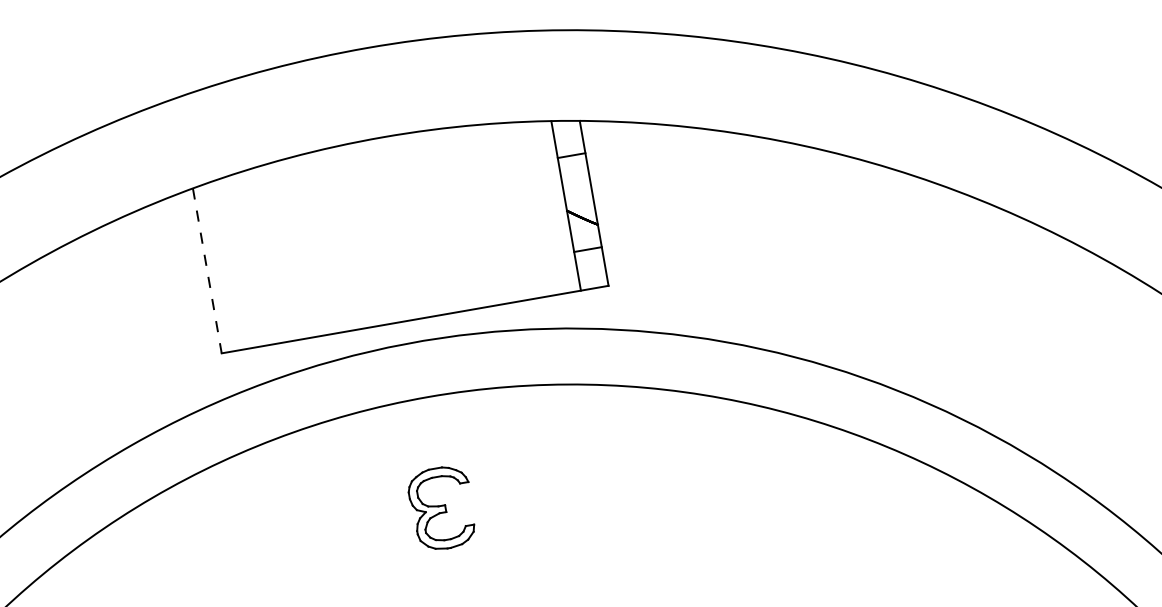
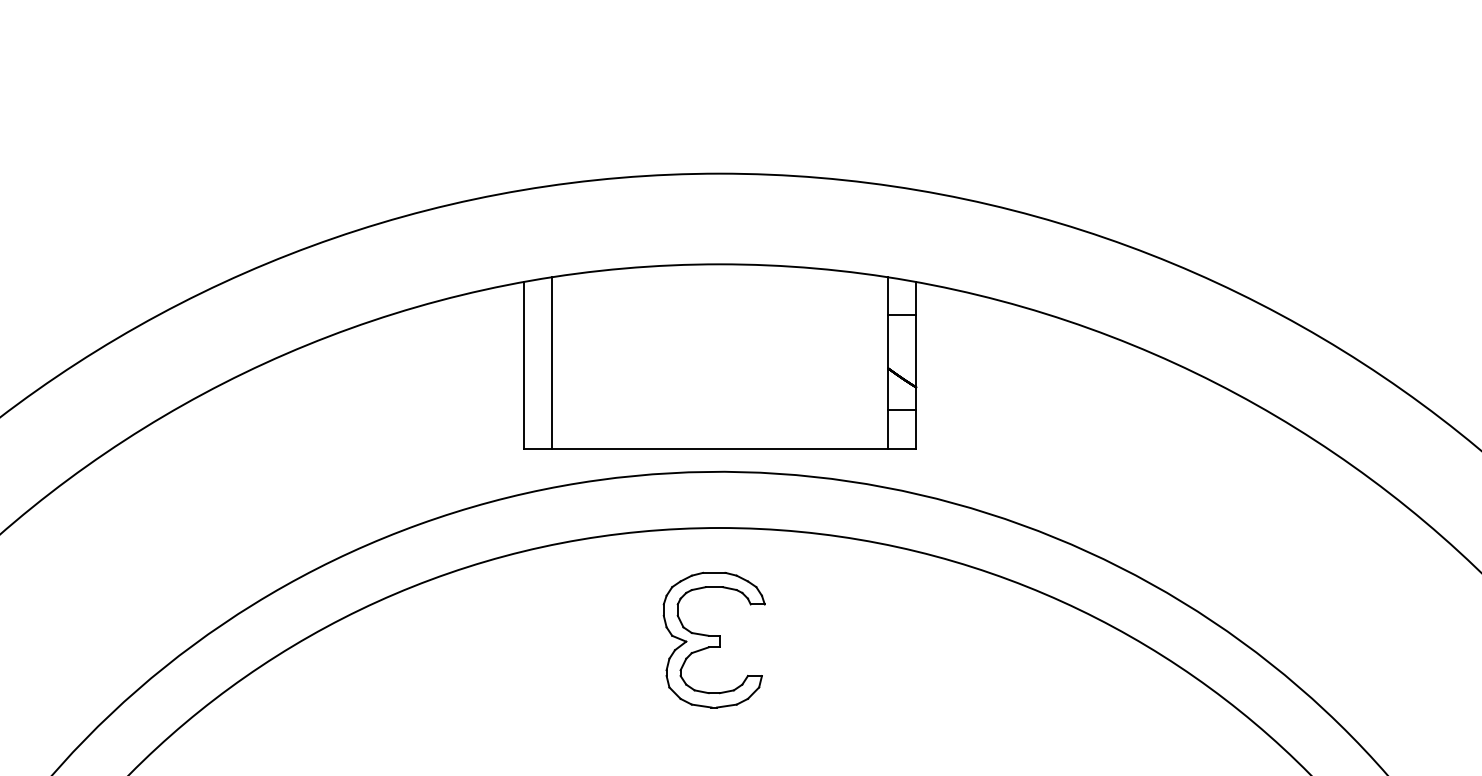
line: (234, 263) -> (551, 363), added
line: (207, 270) -> (523, 365), dashed -> solid
part: (441, 507) -> (713, 639), size x1.67

